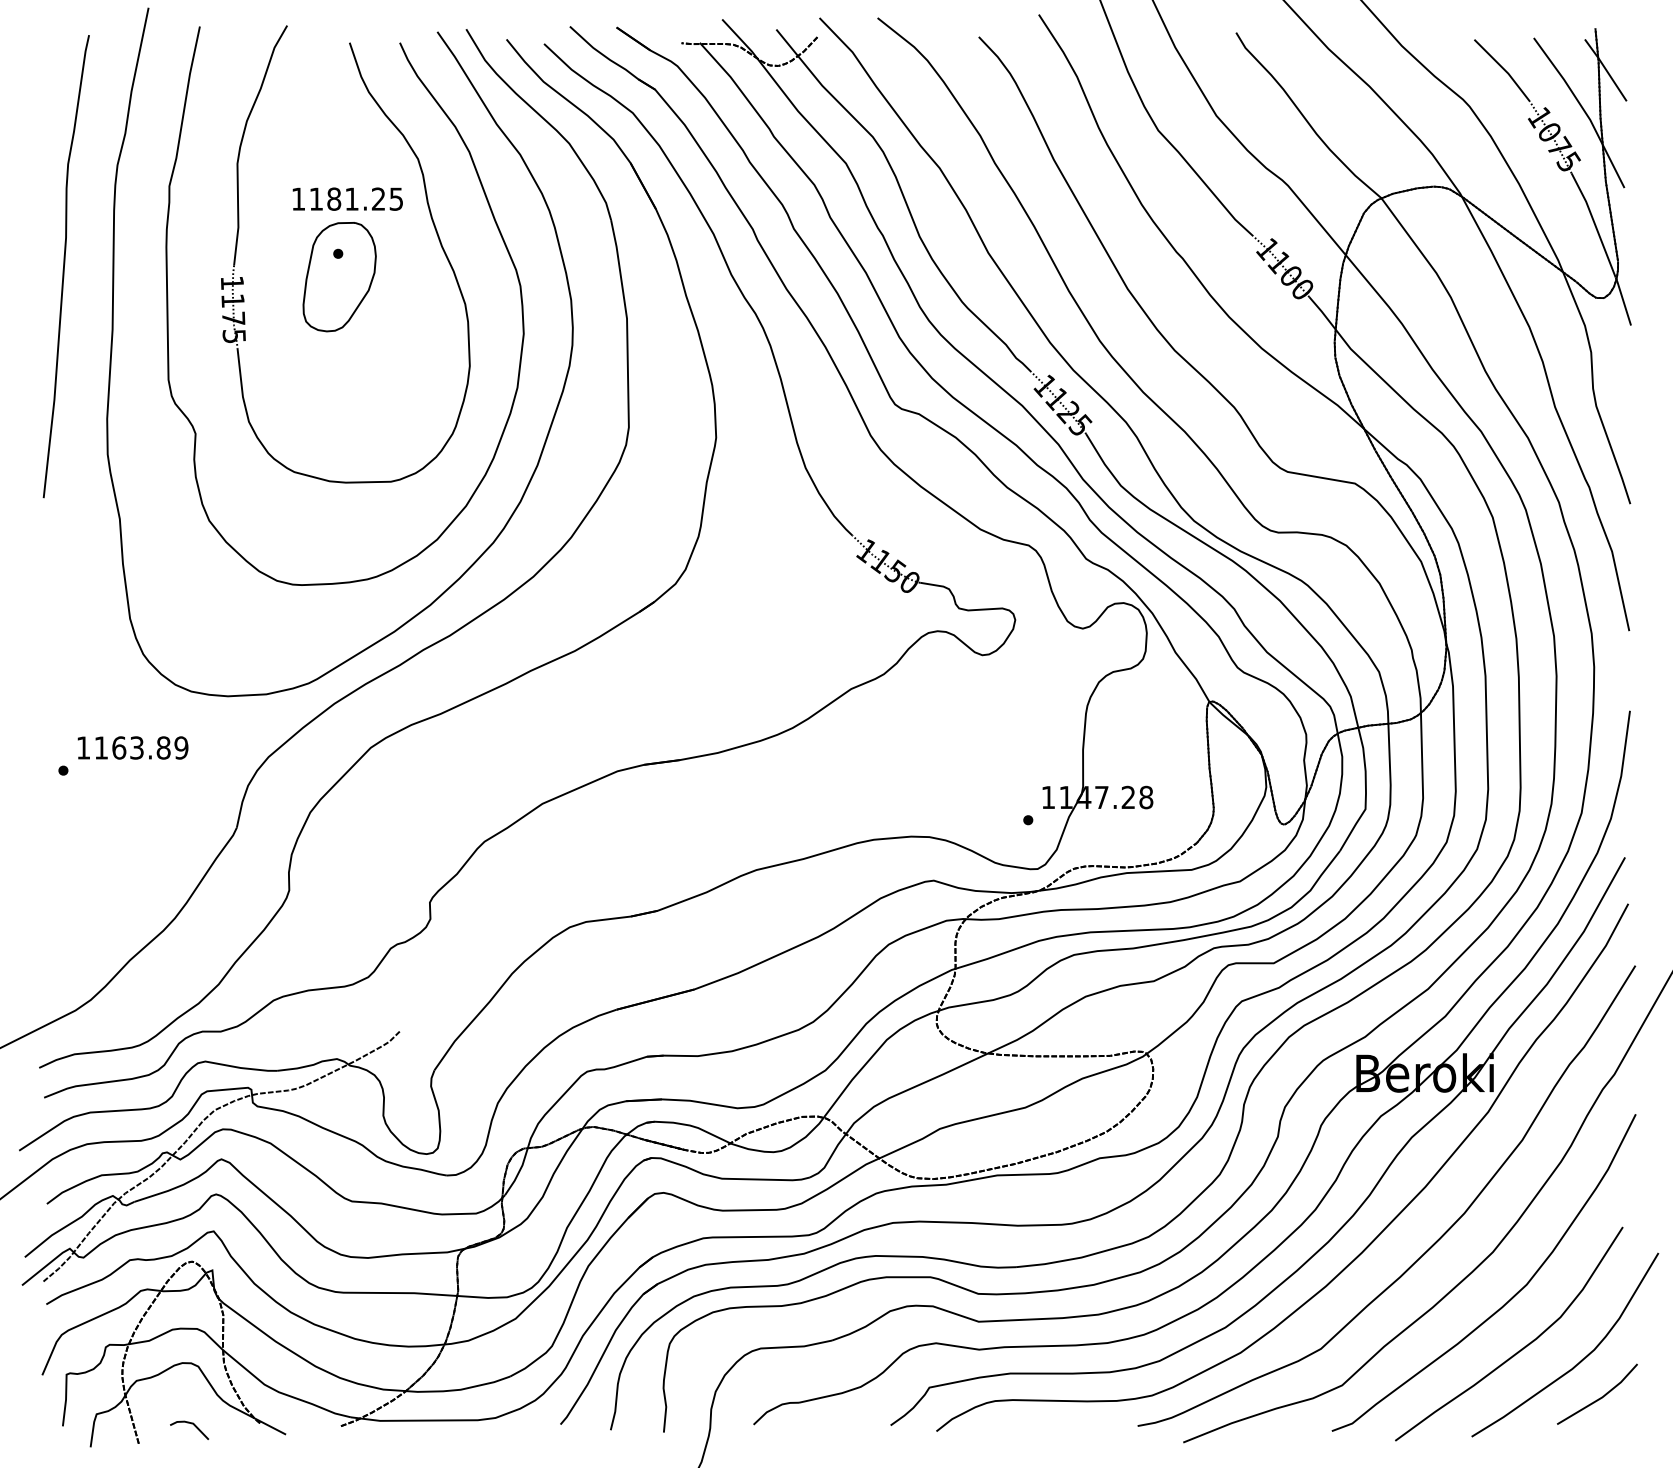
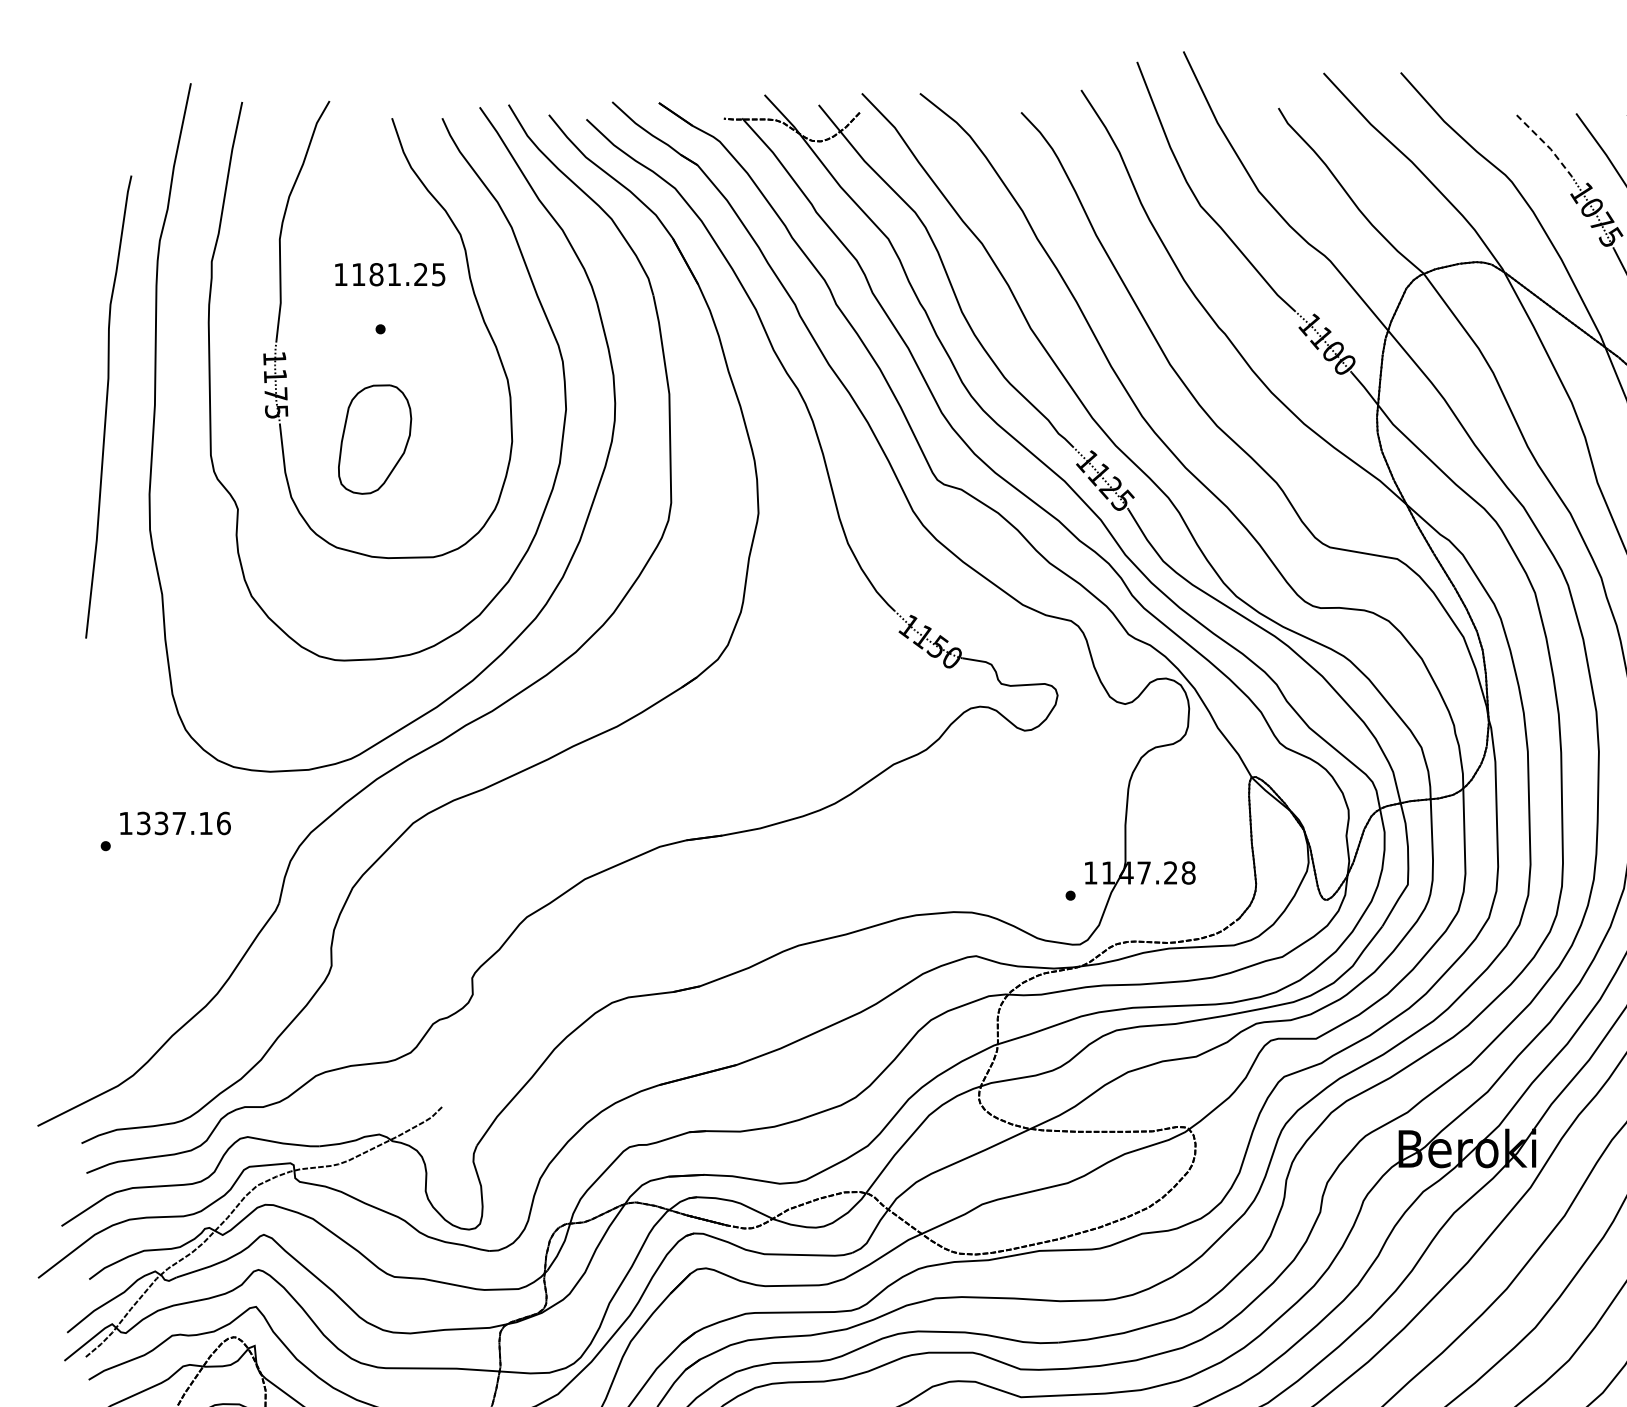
line: (1504, 69) -> (1546, 144), solid -> dashed
curve: (64, 266) -> (106, 406), moved
part: (339, 277) -> (374, 439), moved
text: (141, 747) -> (183, 822), 1163.89 -> 1337.16

